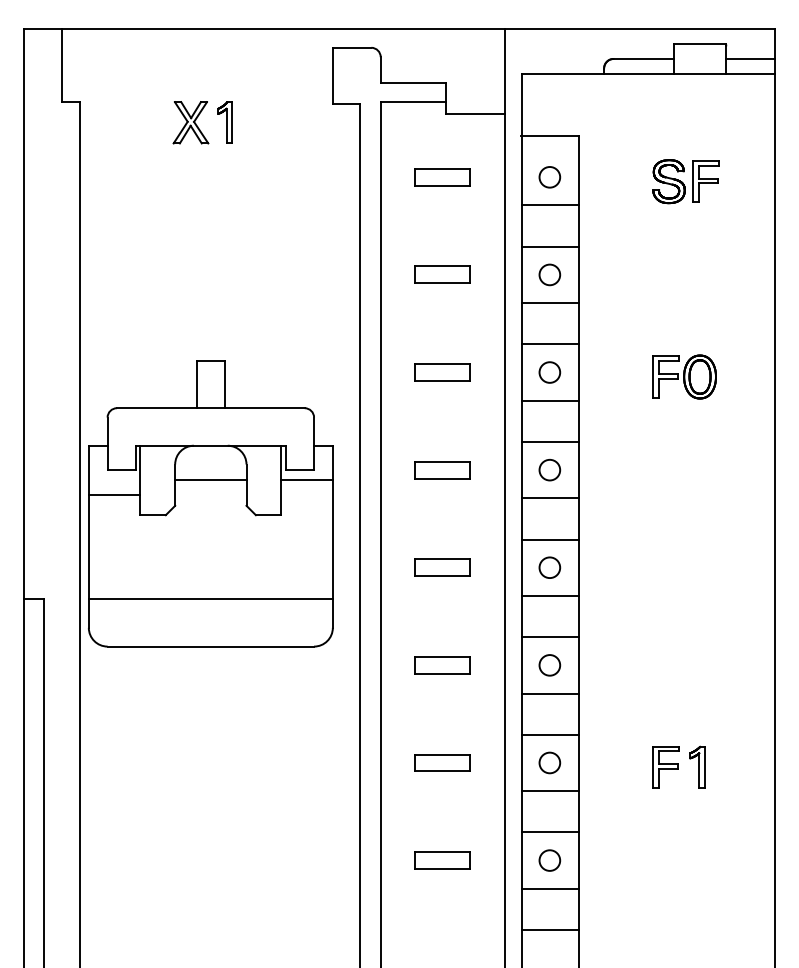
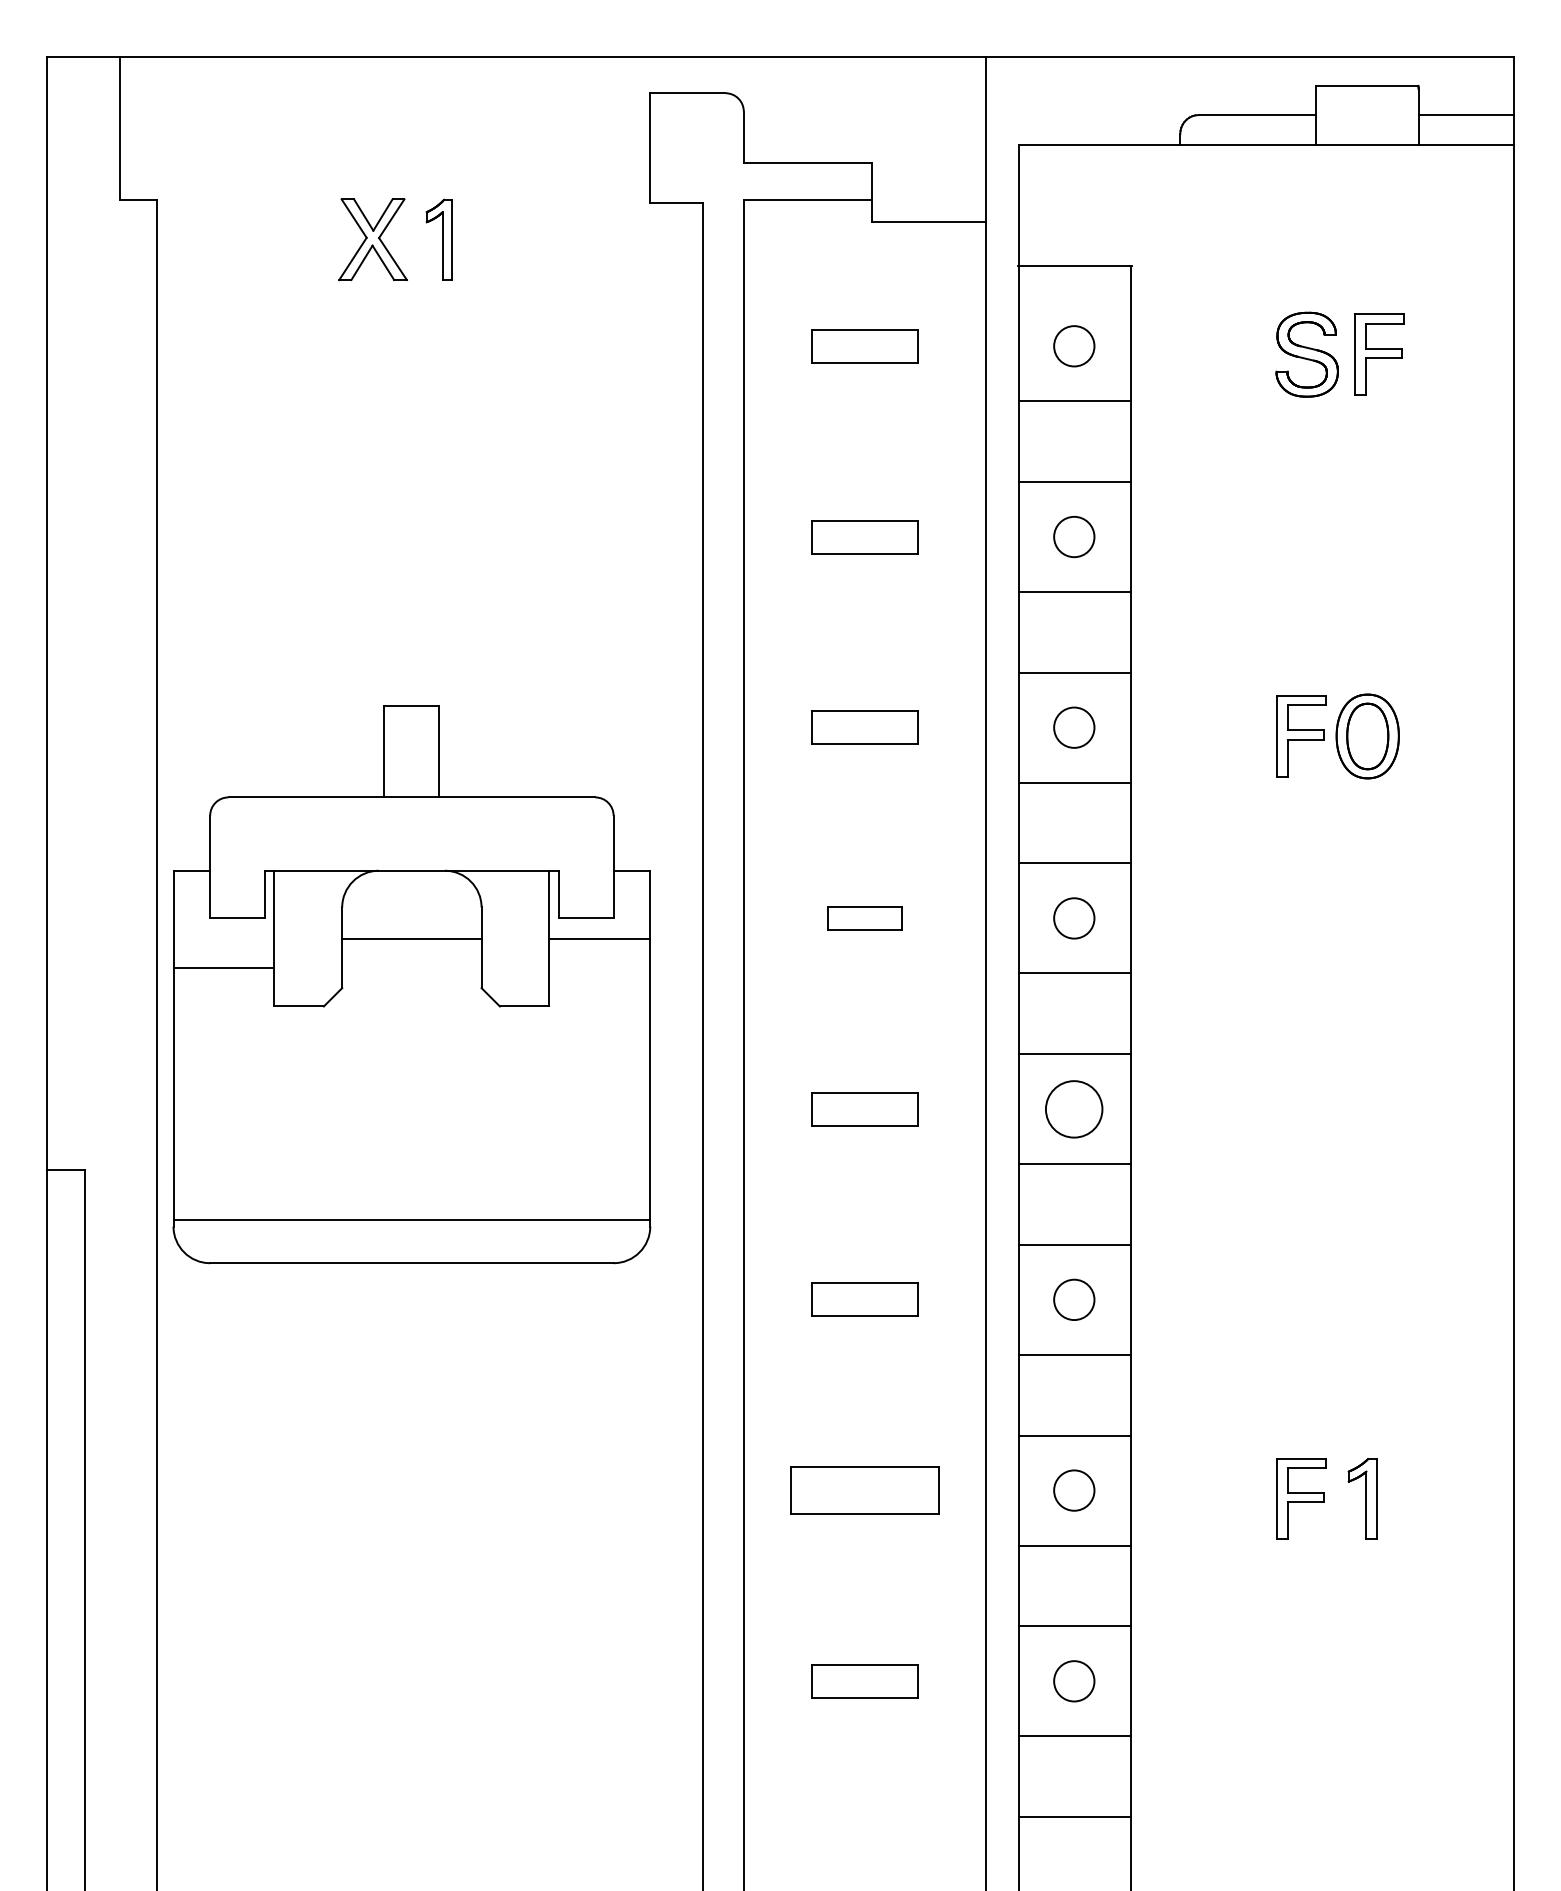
part: (442, 470) -> (864, 919), size x0.7
circle: (549, 567) -> (1073, 1108), size x1.4
line: (210, 598) -> (411, 1220), moved
part: (442, 762) -> (864, 1489), size x1.4

